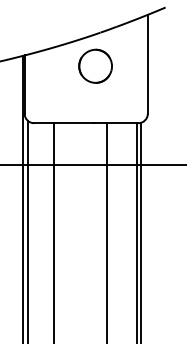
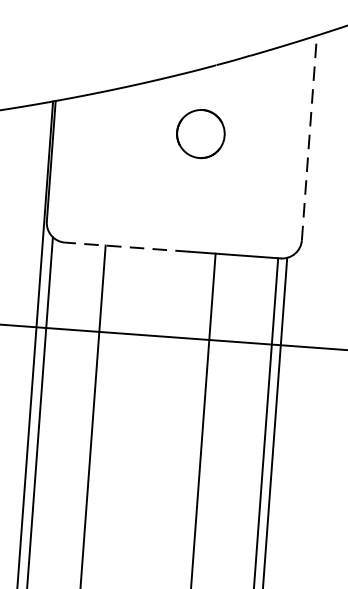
line: (147, 63) -> (308, 136), solid -> dashed
part: (95, 65) -> (200, 132), size x0.7
line: (63, 123) -> (125, 247), solid -> dashed

